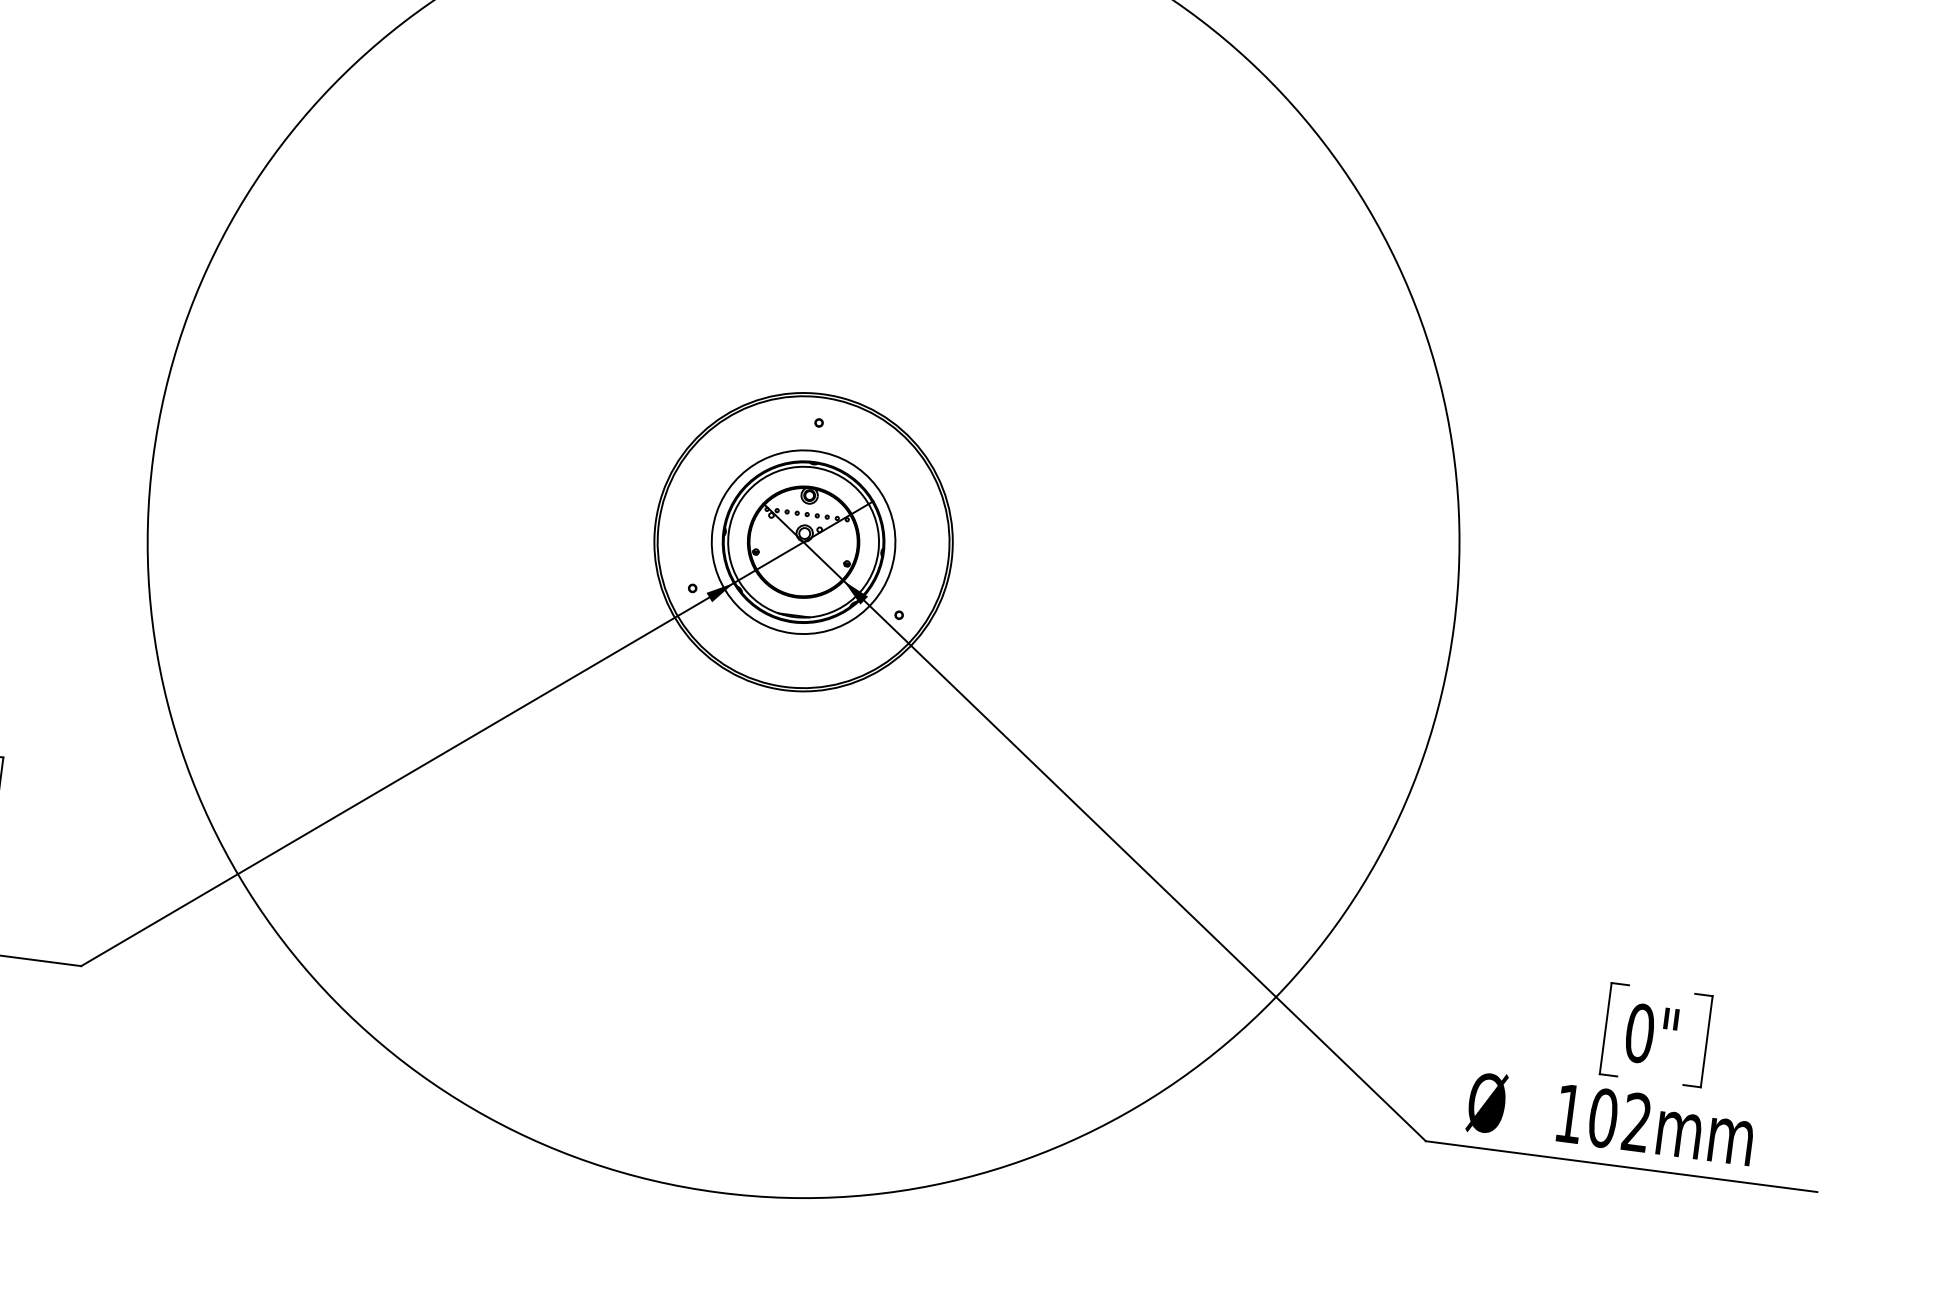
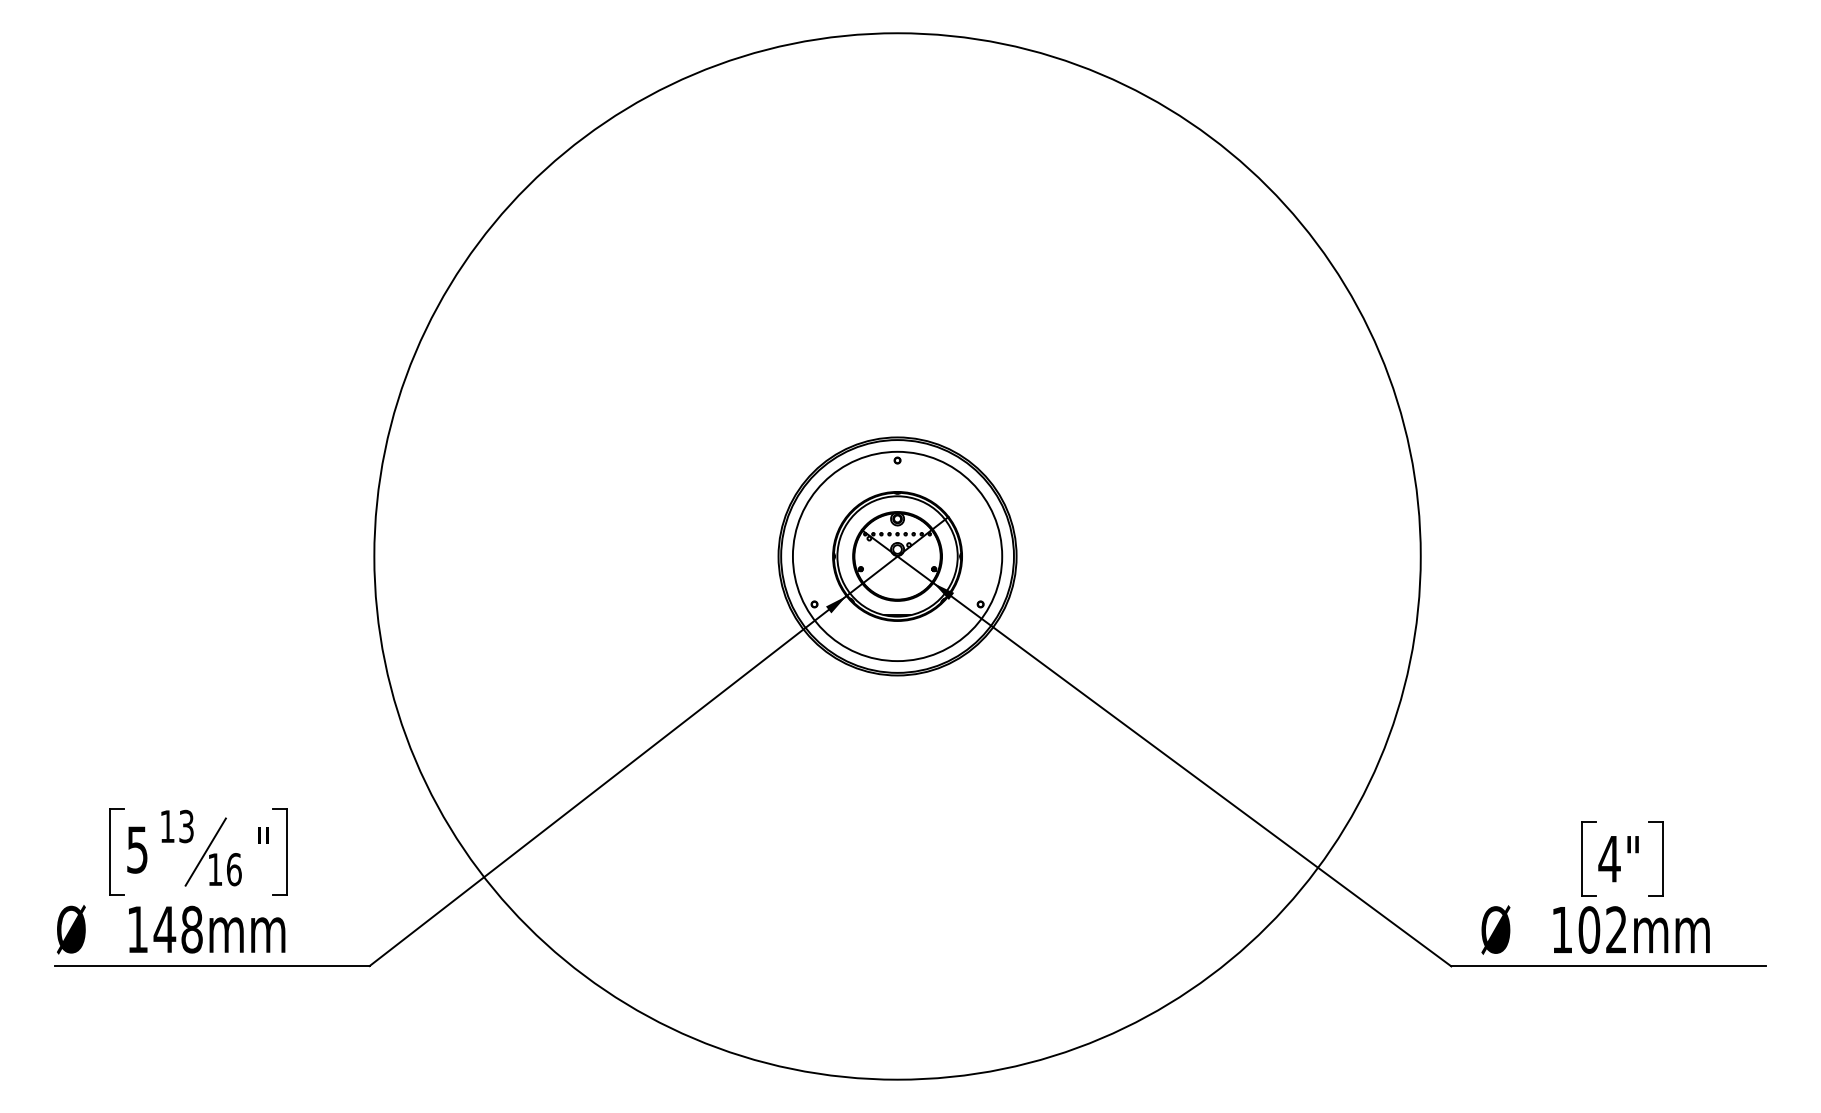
circle: (803, 542) -> (897, 556), size x1.43
text: (1639, 1032) -> (1609, 858), 0" -> 4"

